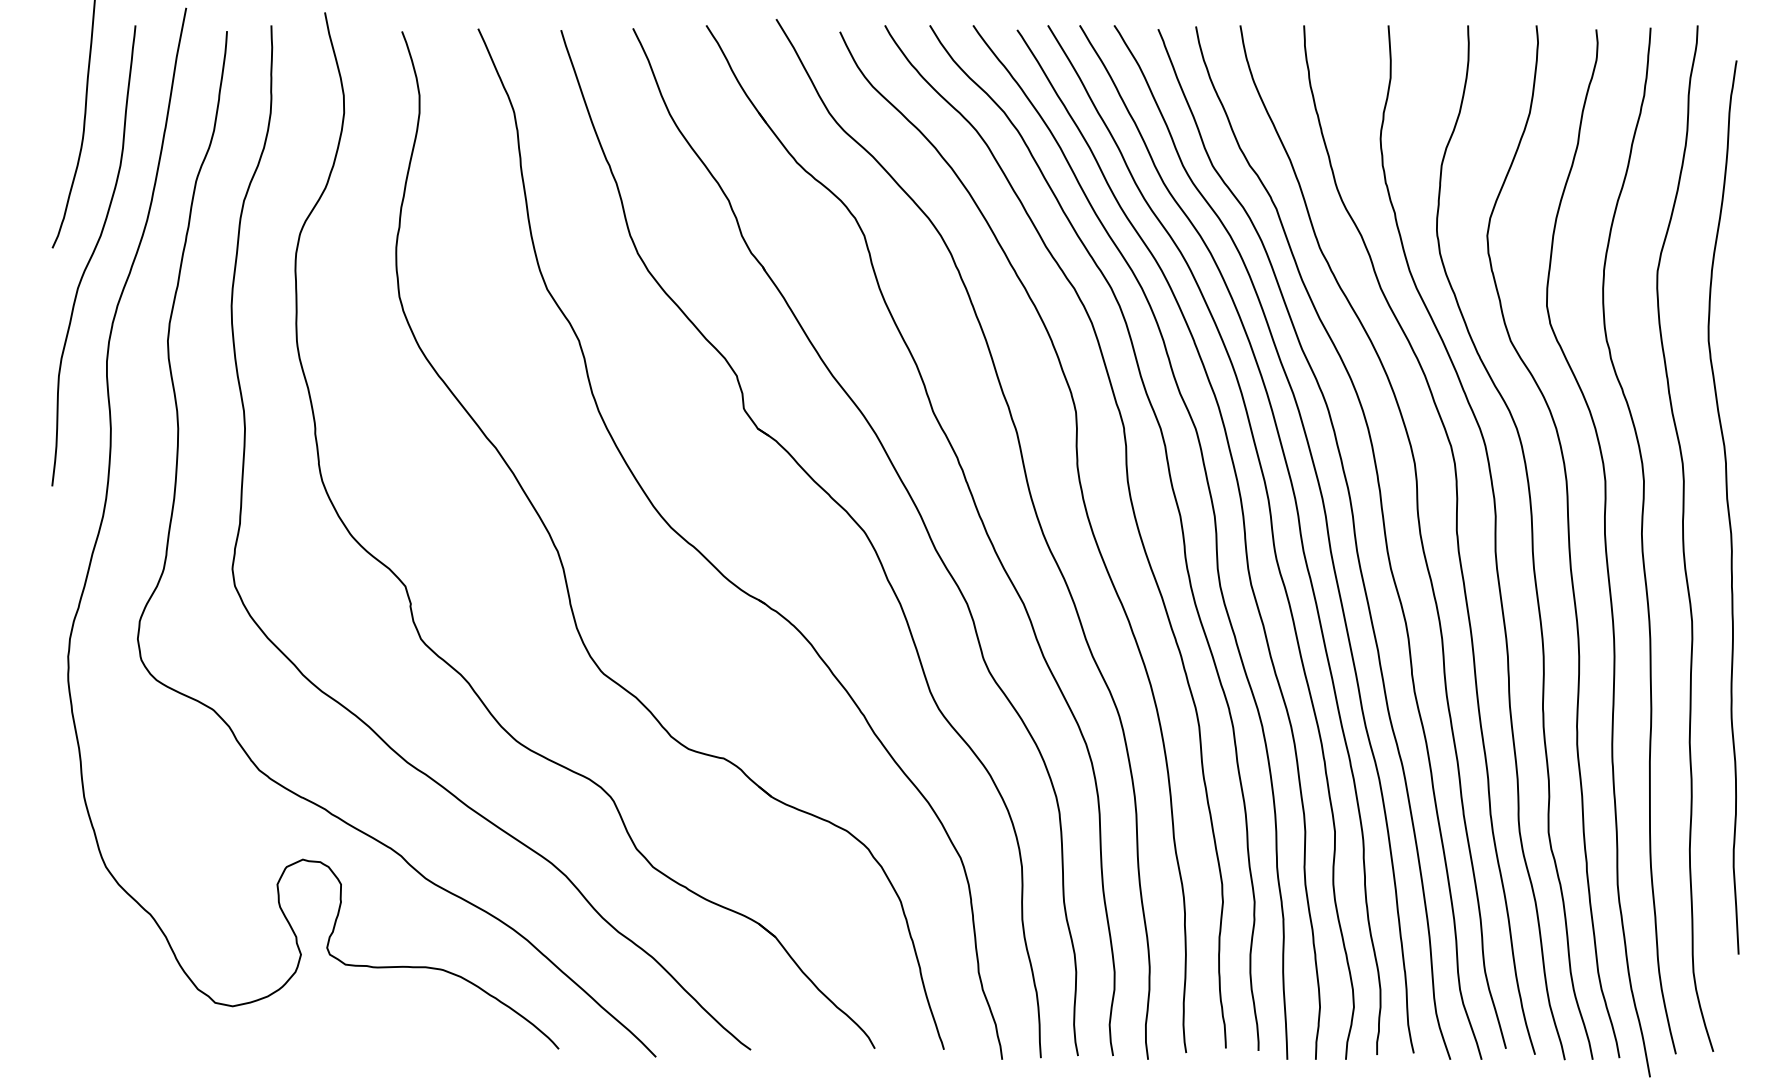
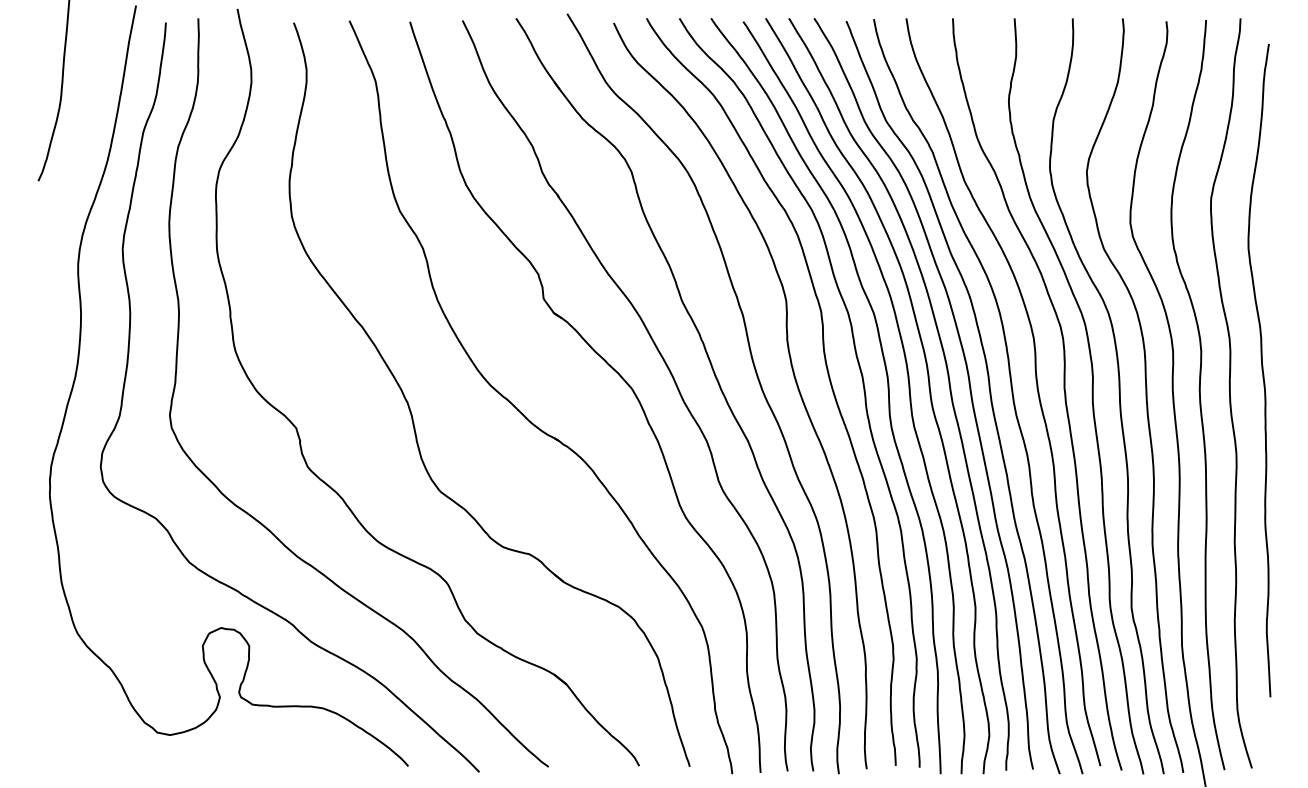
curve: (93, 255) -> (68, 186), removed

